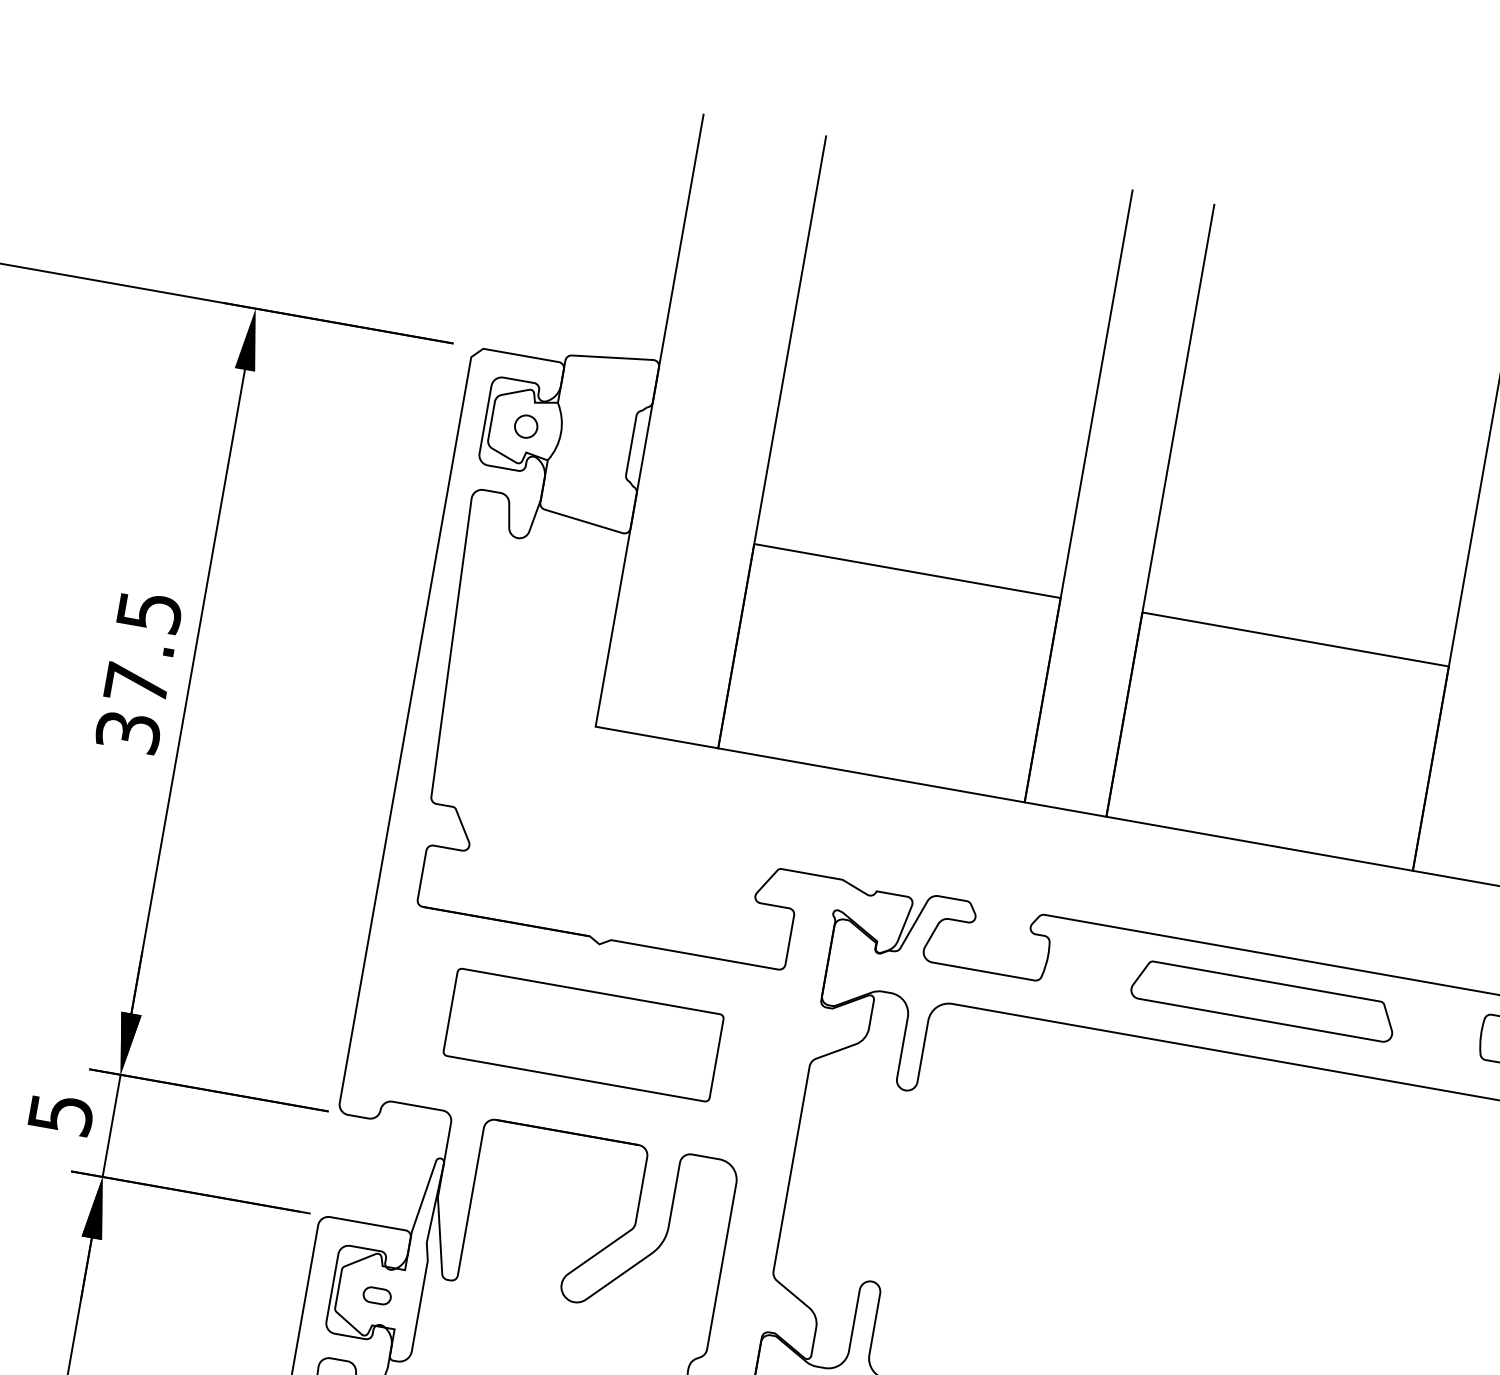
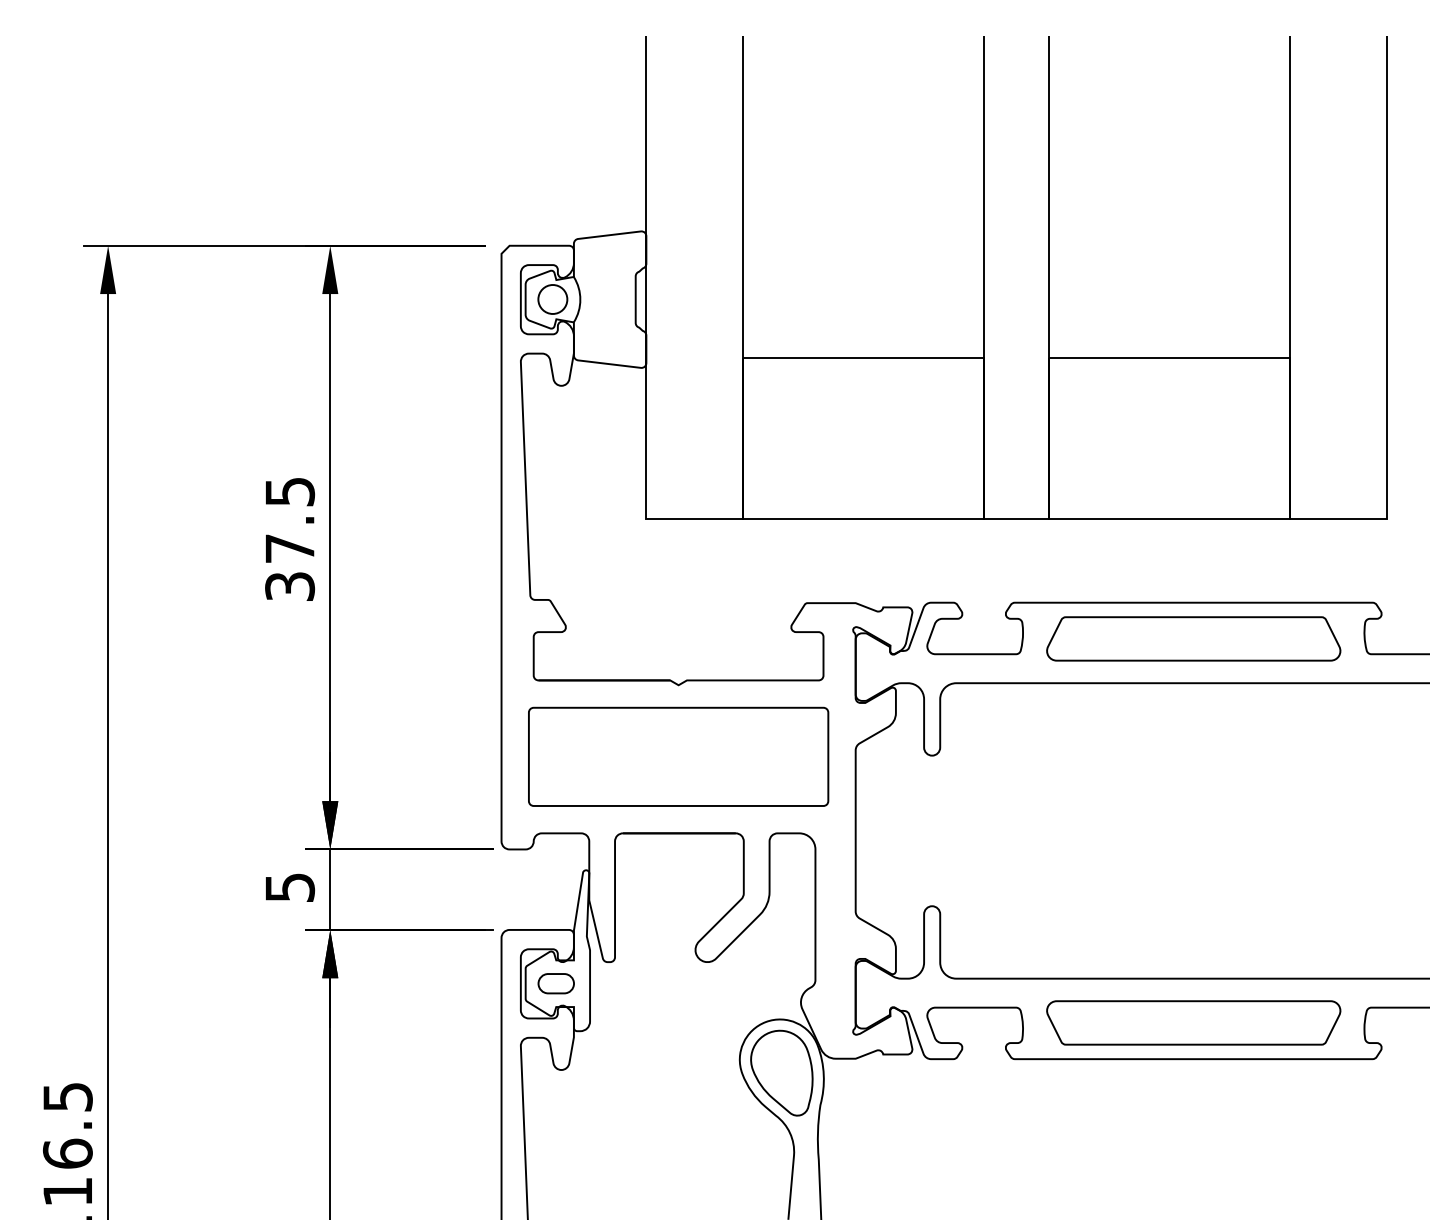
circle: (525, 426) -> (552, 299), size x1.67
part: (1263, 1000) -> (1193, 638), size x1.43
part: (583, 1034) -> (678, 756), size x1.43
part: (376, 1295) -> (555, 983), size x1.67

